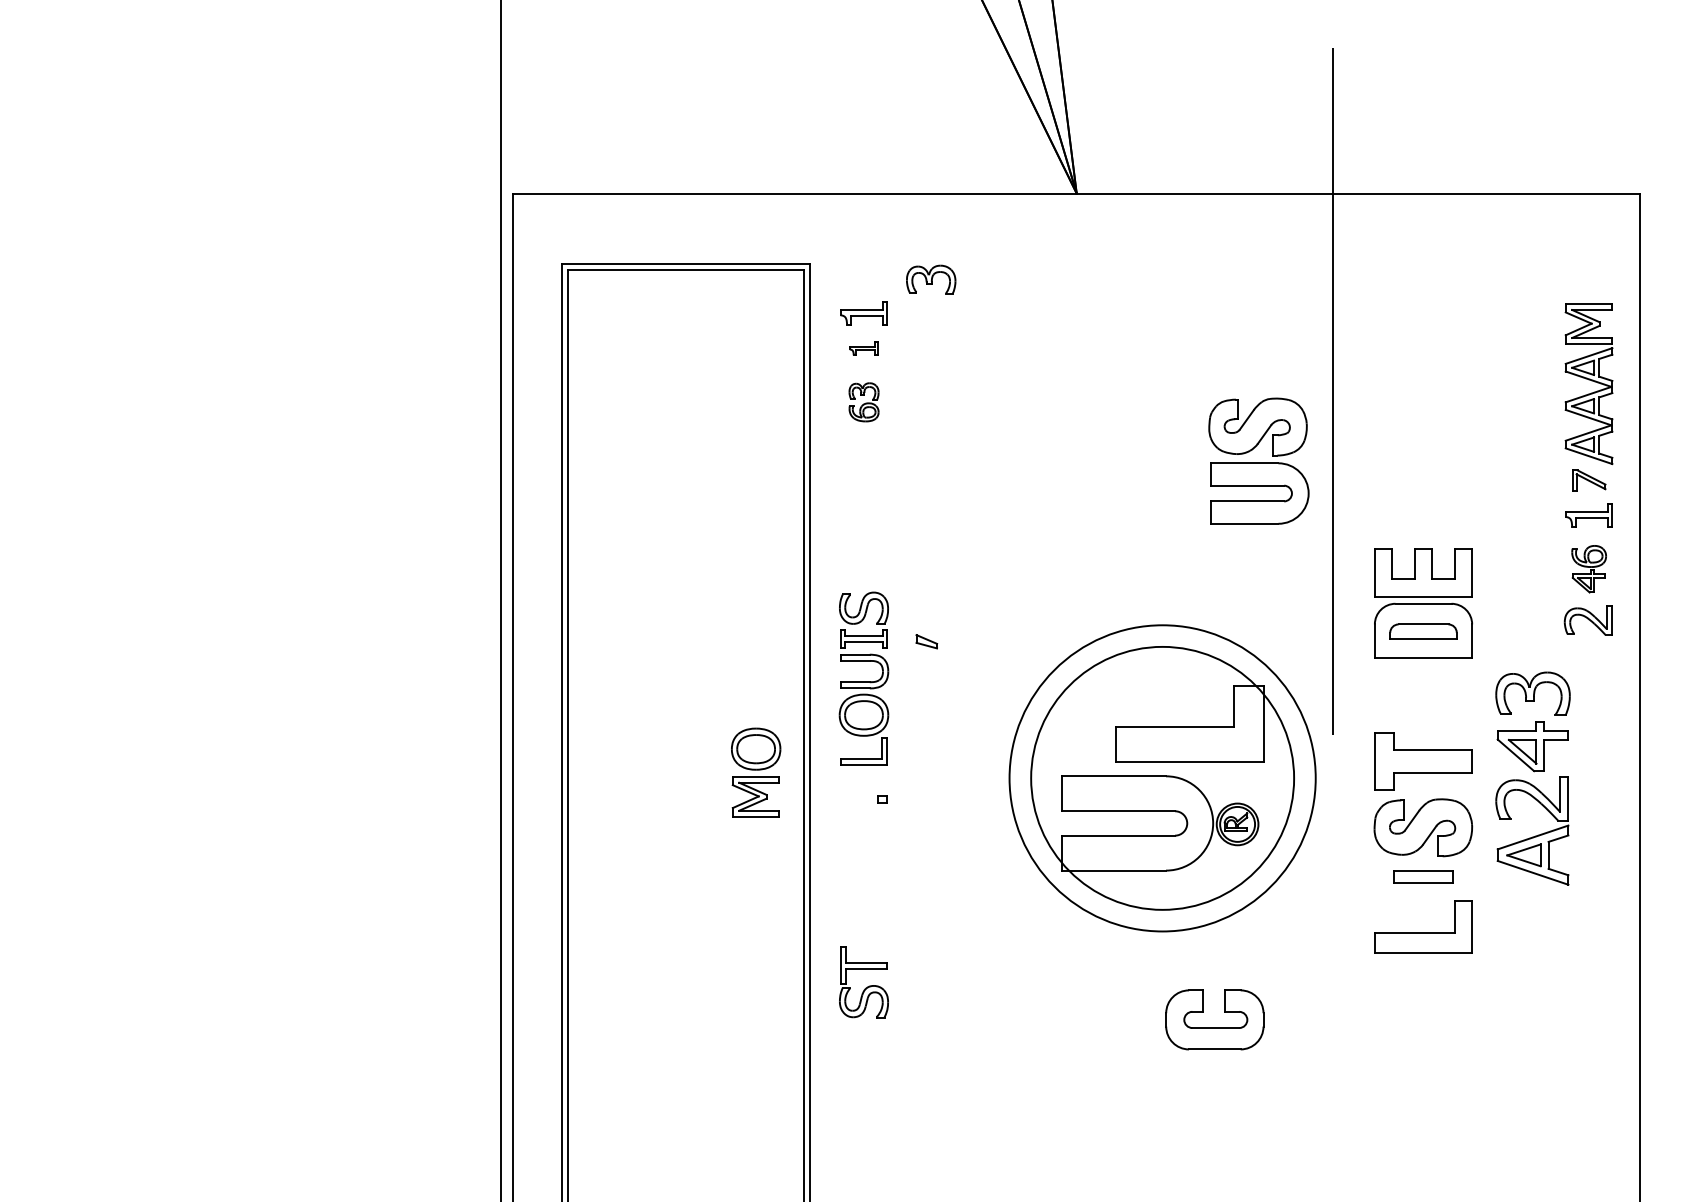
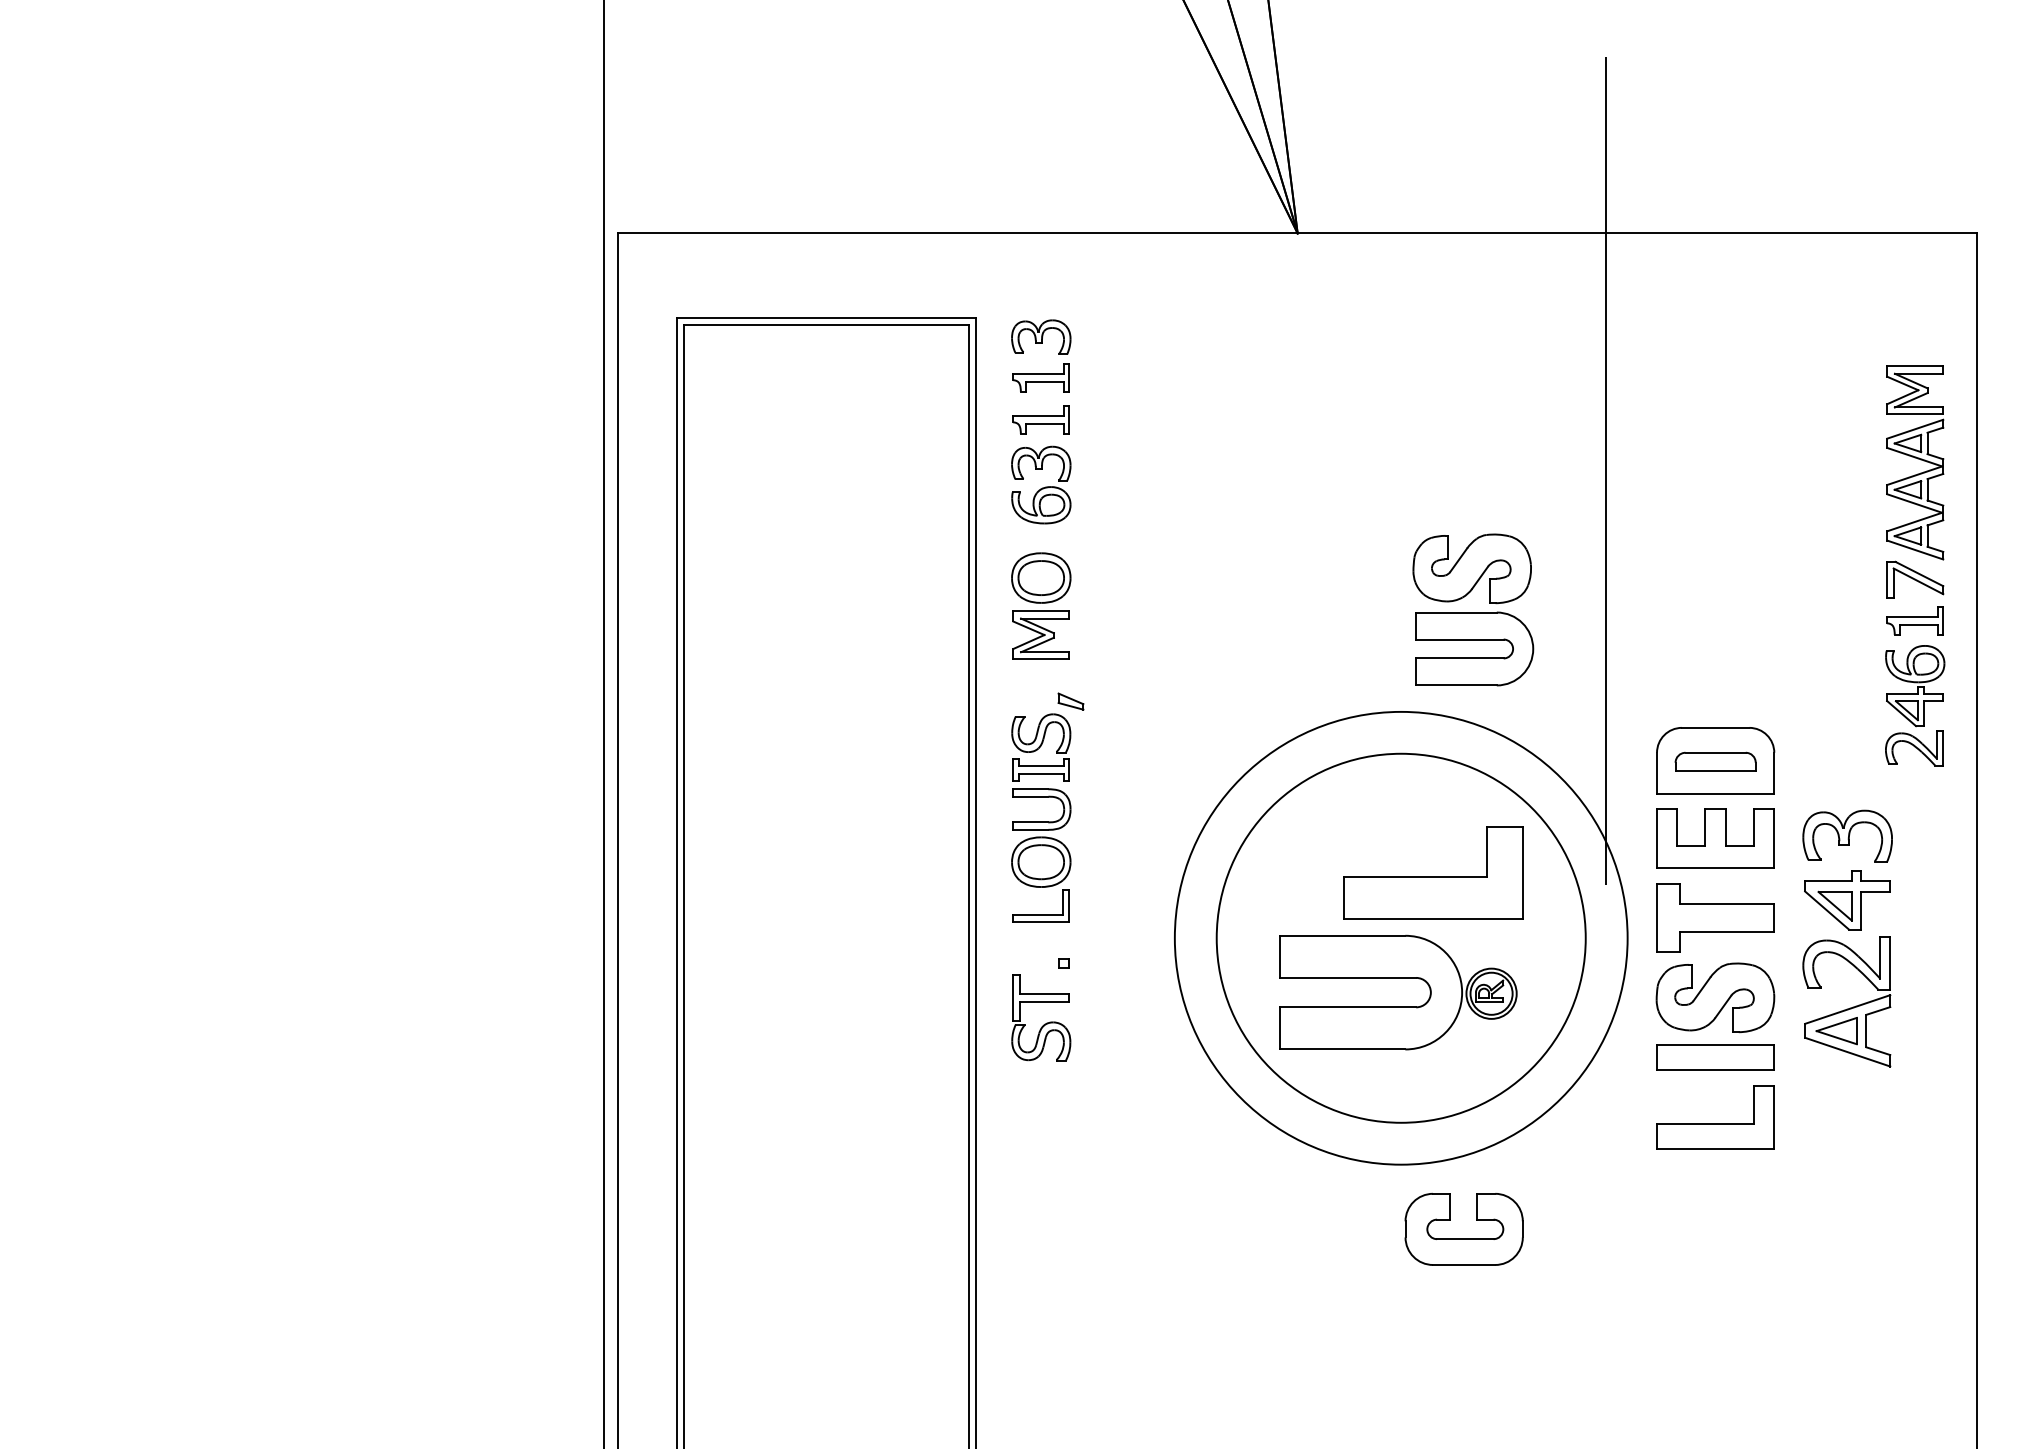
part: (931, 279) -> (1041, 336), moved
part: (863, 347) -> (1040, 419), size x1.67
part: (864, 401) -> (1041, 484), size x1.67
part: (1259, 460) -> (1473, 609), moved
part: (1589, 480) -> (1915, 579), size x1.43
part: (1589, 569) -> (1915, 686), size x1.43
part: (1423, 572) -> (1715, 838), moved
part: (926, 641) -> (1070, 701), moved
part: (756, 771) -> (1041, 605), moved
circle: (1162, 777) -> (1400, 937), size x1.43
part: (1423, 877) -> (1715, 1057), size x1.67
part: (868, 985) -> (1046, 1022), moved

